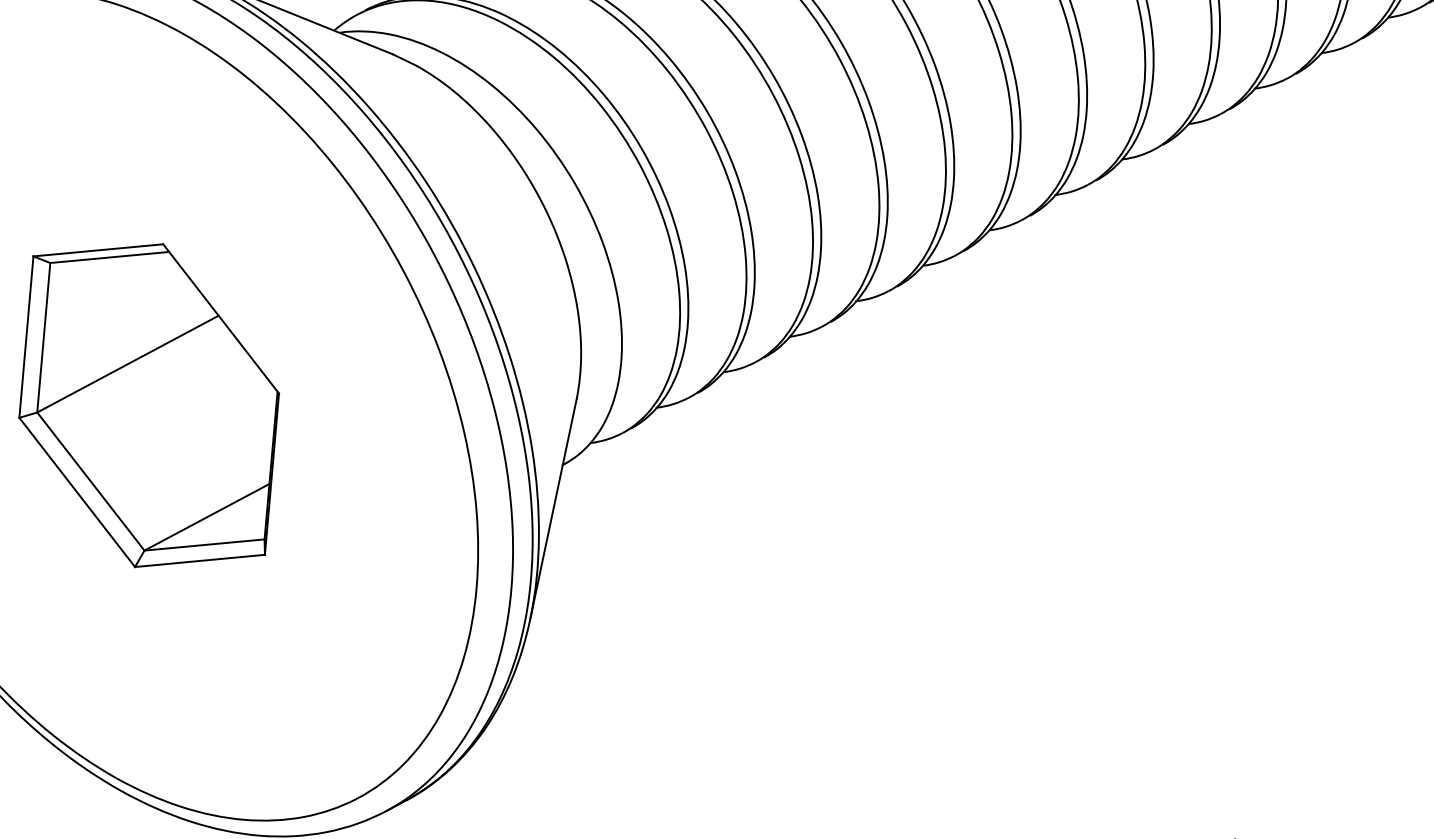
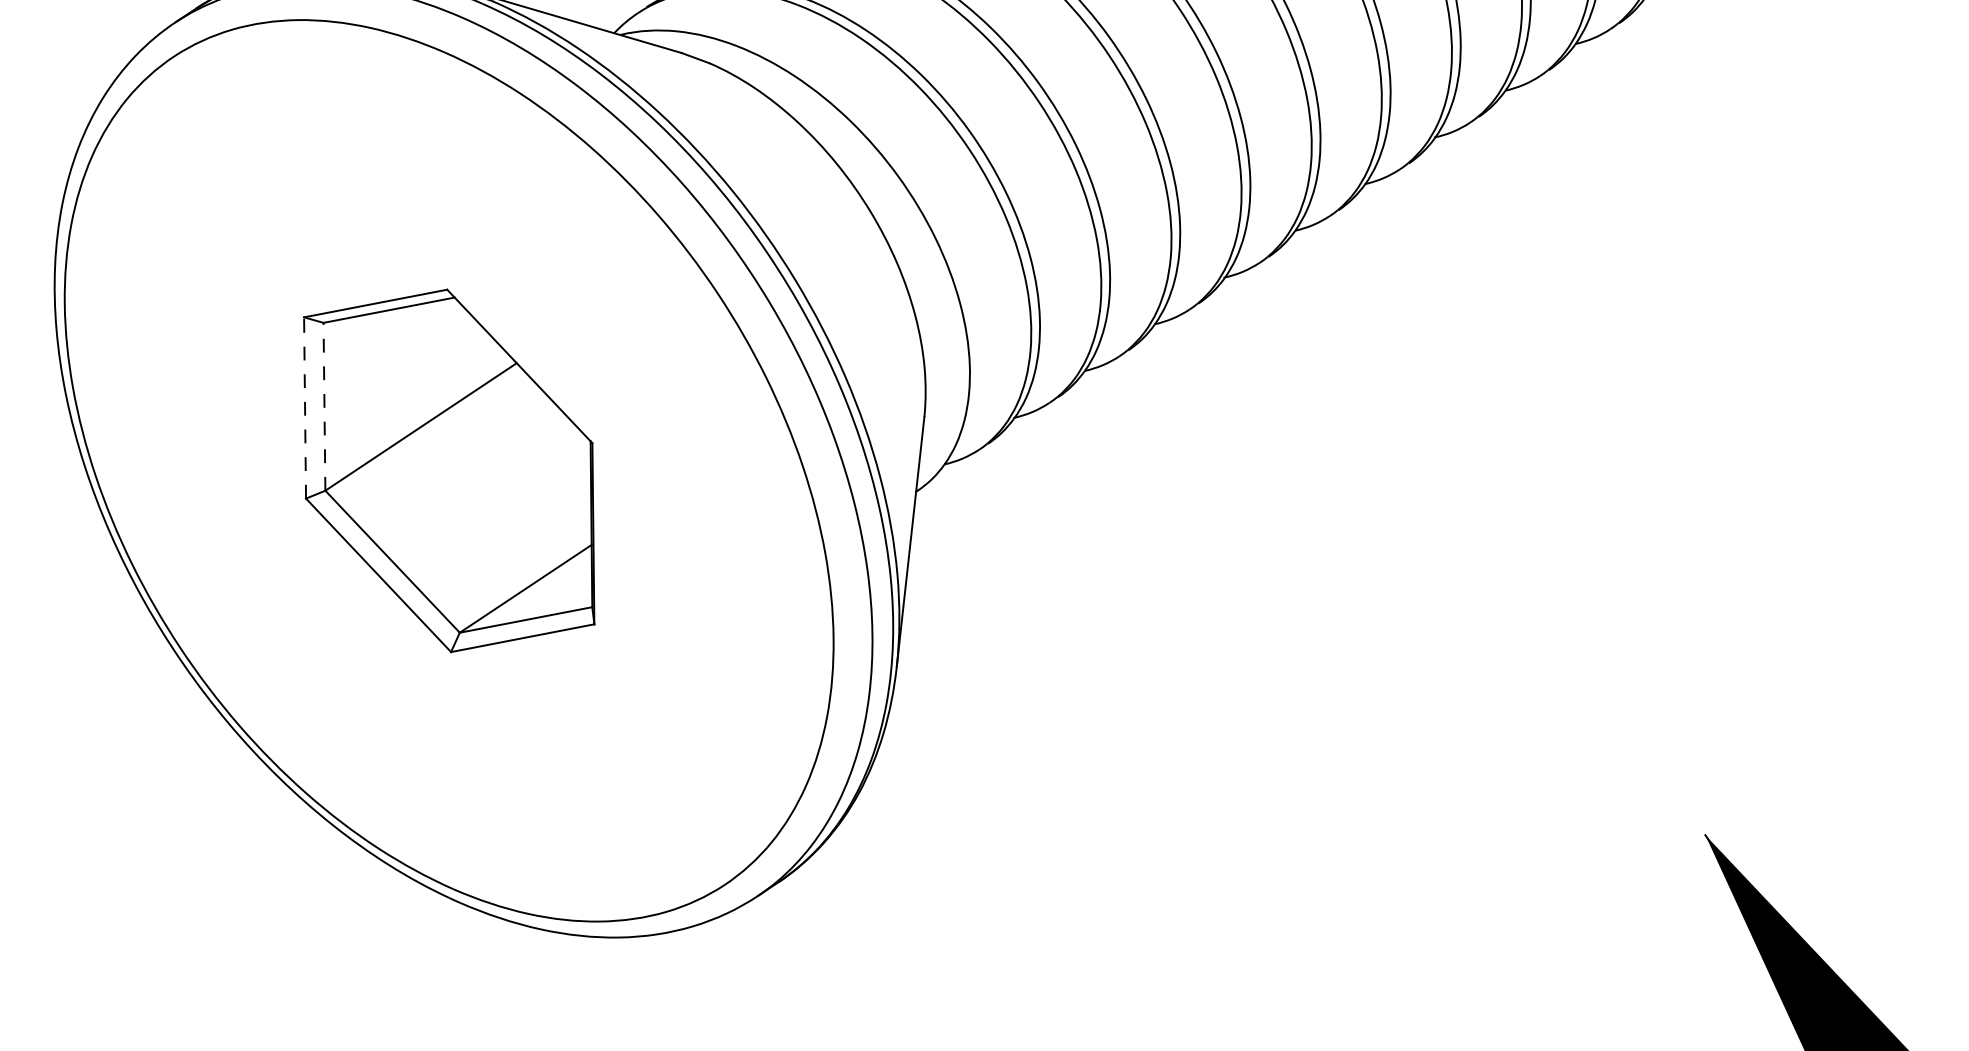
line: (26, 336) -> (305, 407), solid -> dashed
line: (43, 337) -> (324, 406), solid -> dashed

